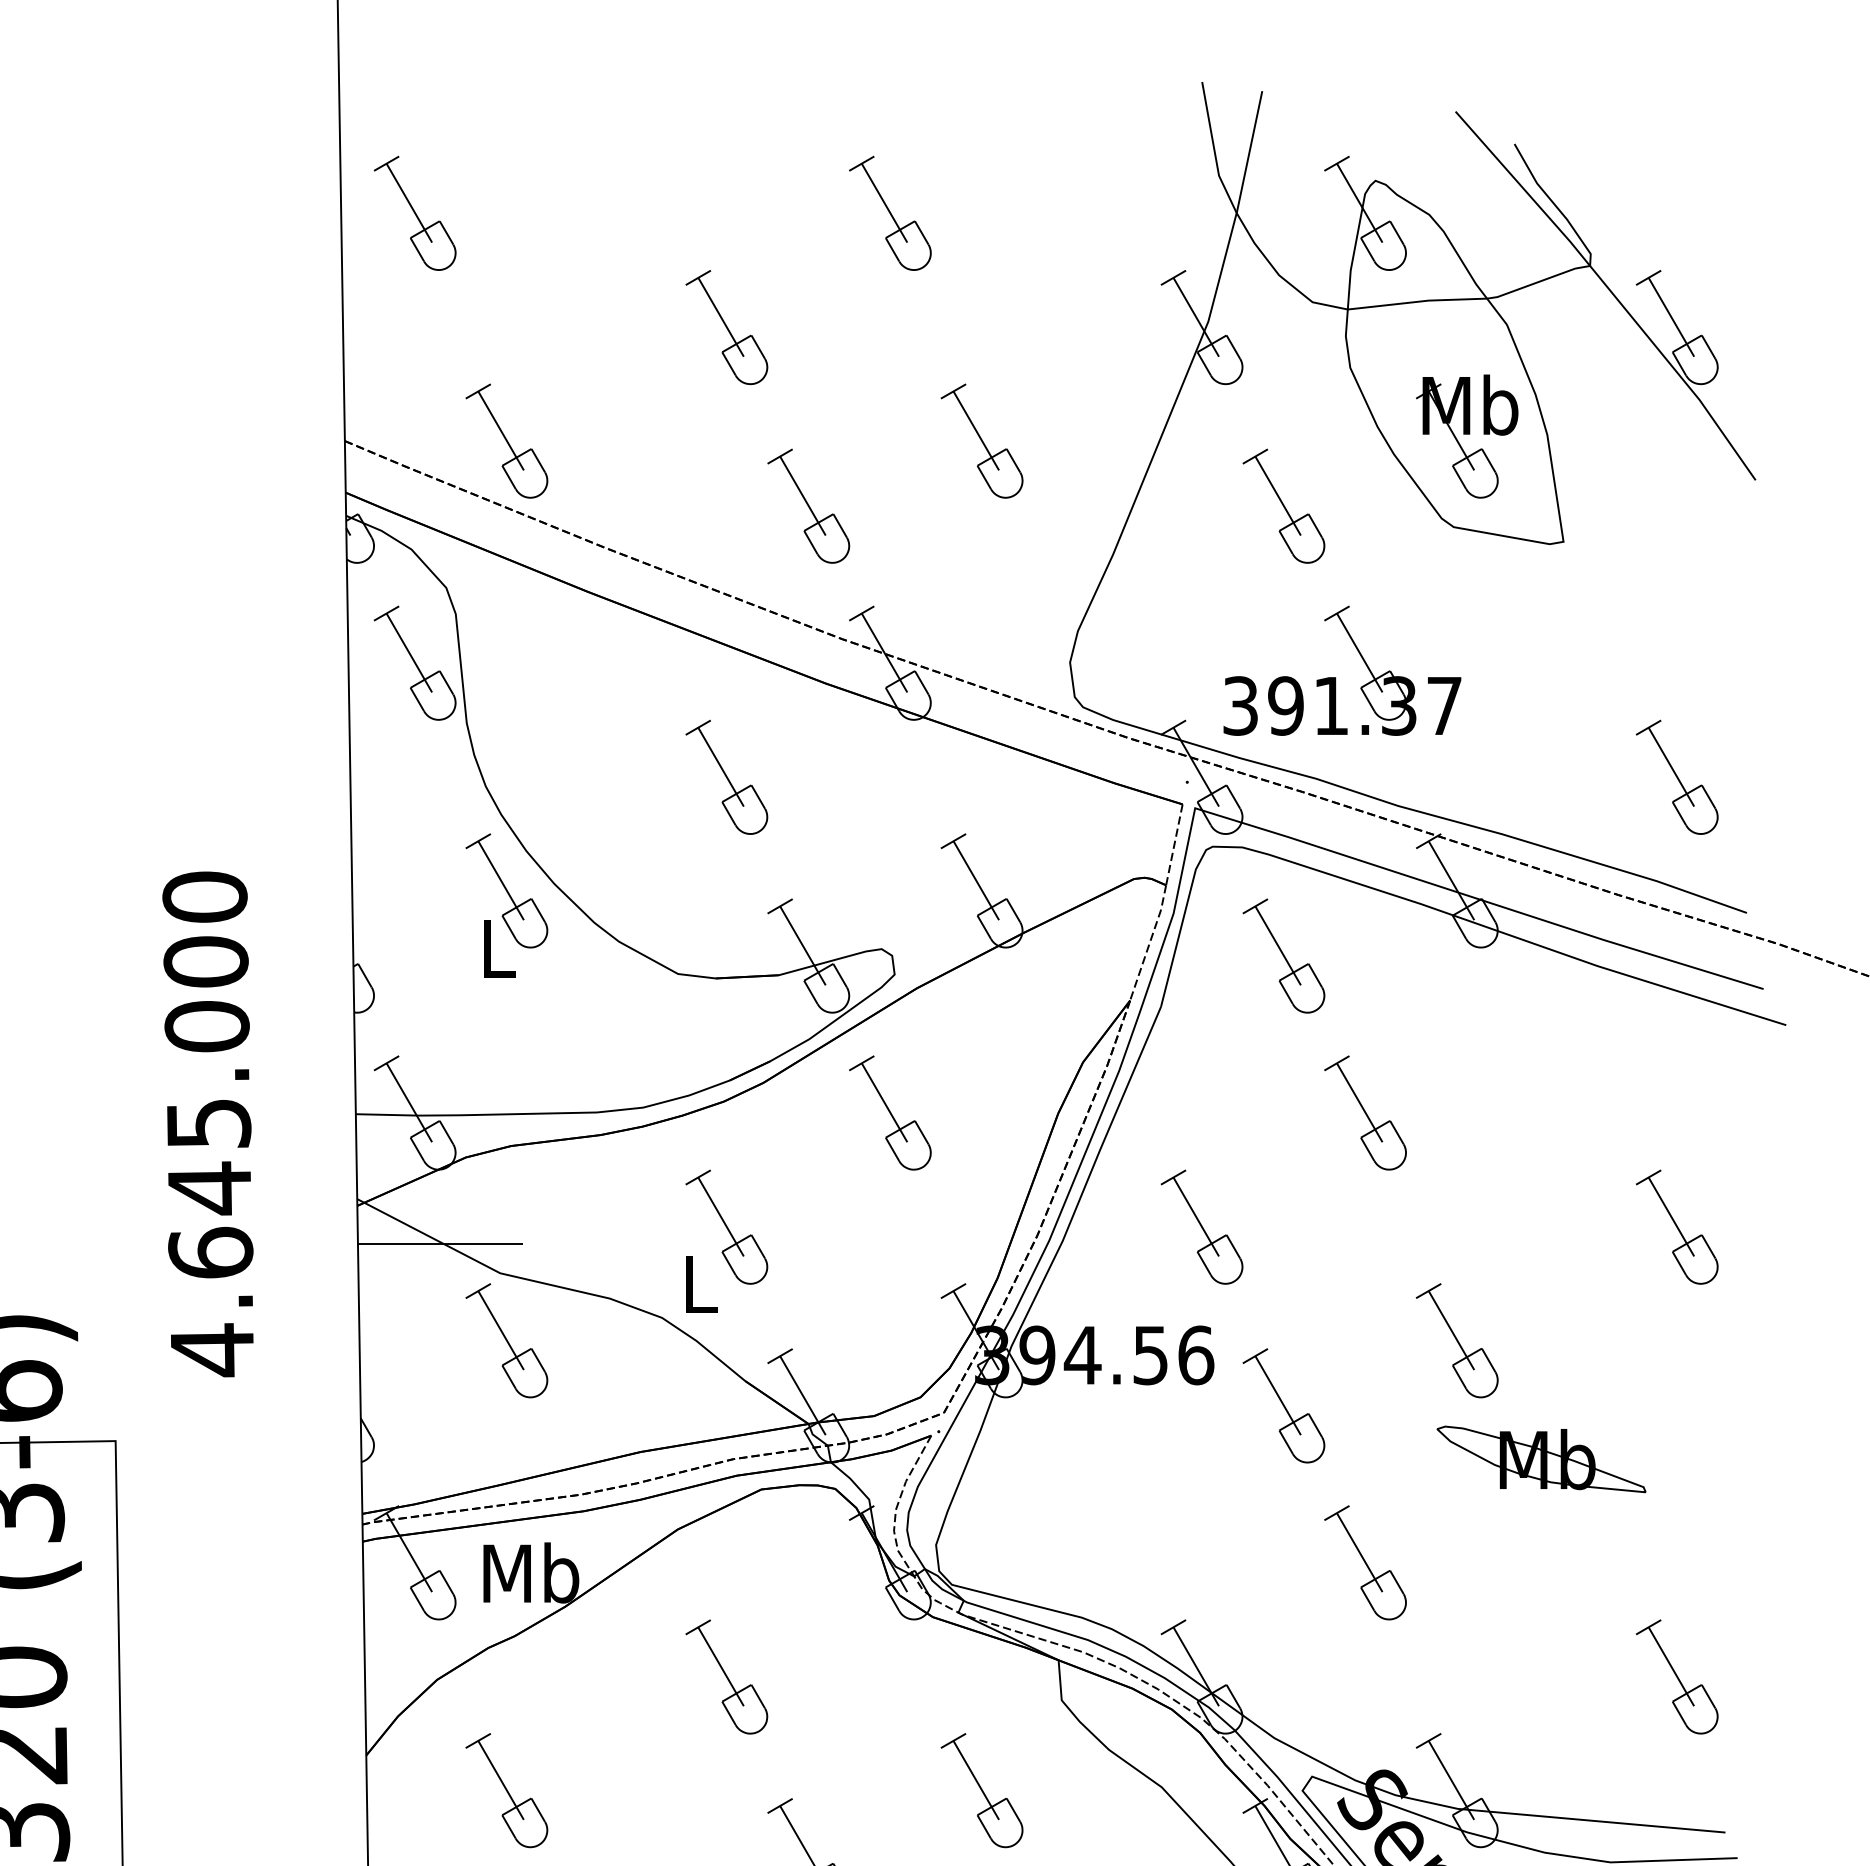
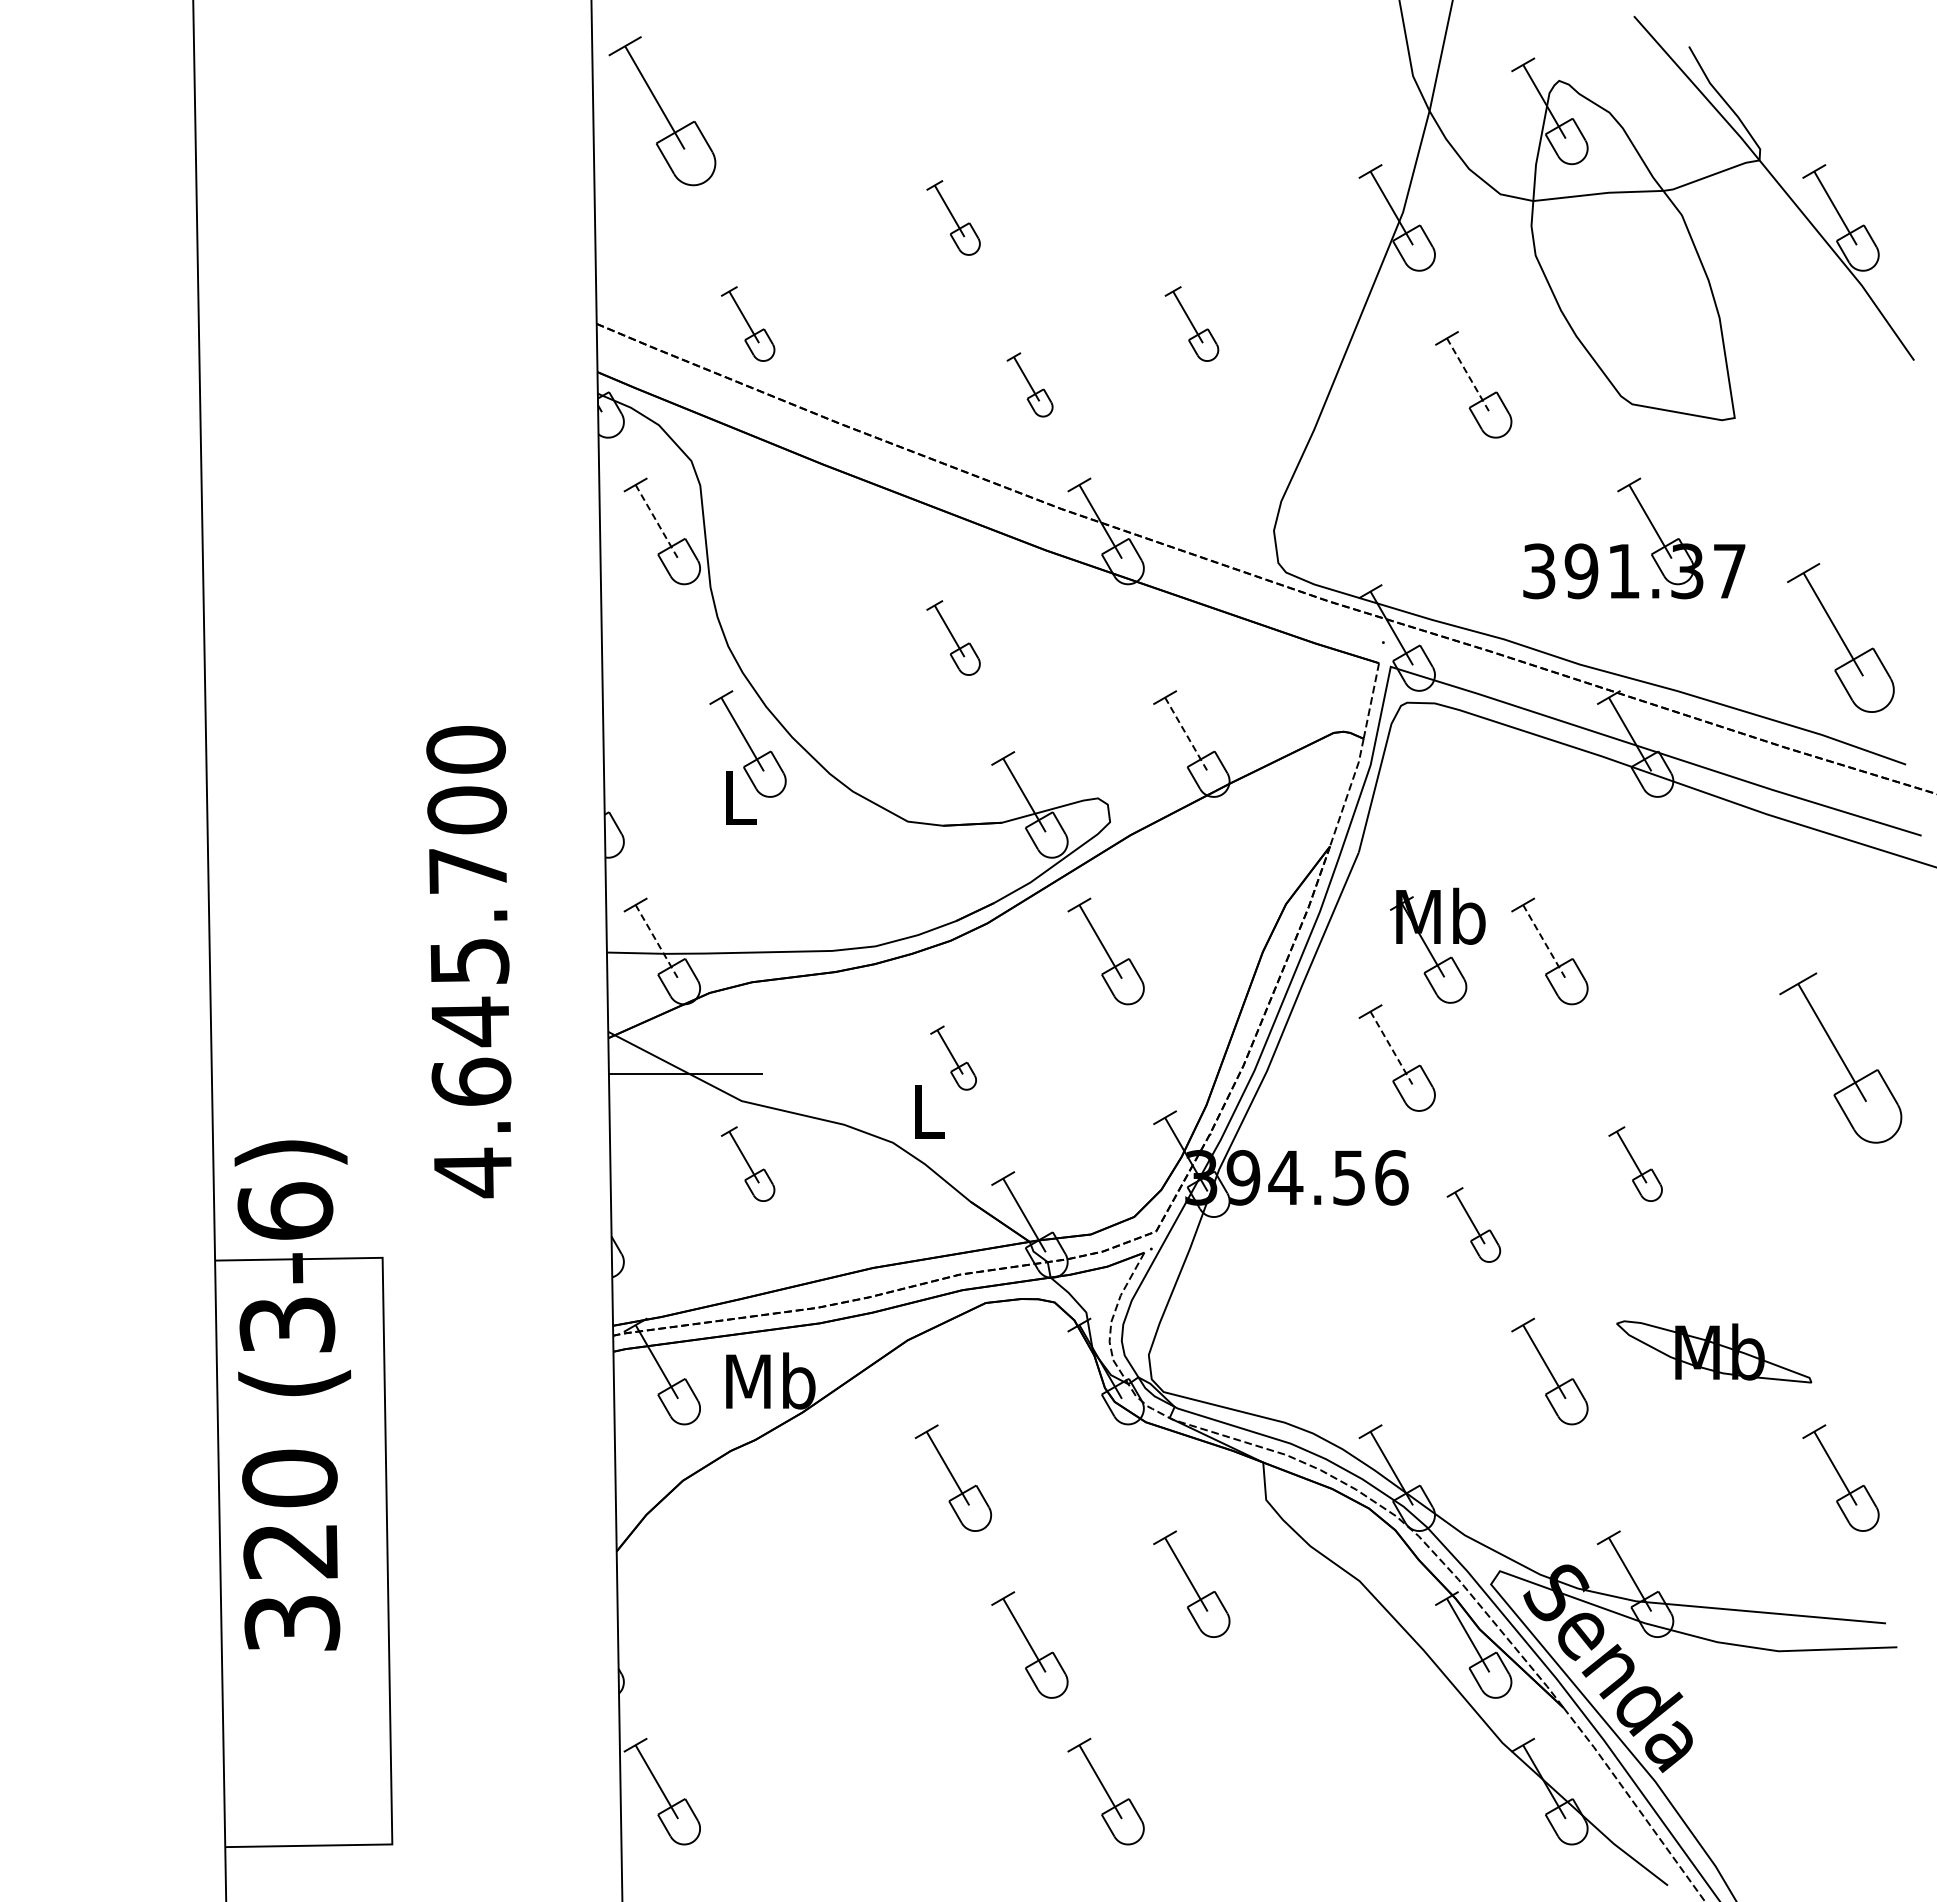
part: (414, 213) -> (661, 111), size x1.4
part: (889, 213) -> (1105, 111), removed
part: (726, 327) -> (953, 217), size x0.7
part: (1466, 436) -> (1437, 945), moved
part: (506, 440) -> (747, 323), size x0.7
part: (981, 440) -> (1191, 323), size x0.7
line: (1278, 496) -> (1468, 375), solid -> dashed
part: (808, 505) -> (1029, 384), size x0.6
line: (408, 652) -> (656, 521), solid -> dashed
part: (1336, 677) -> (1628, 544), moved
part: (726, 776) -> (953, 637), size x0.7
part: (1676, 776) -> (1840, 637), size x1.4
line: (976, 880) -> (1186, 734), solid -> dashed
part: (1283, 955) -> (1473, 804), removed
text: (206, 1026) -> (467, 870), 4.645.000 -> 4.645.700
line: (408, 1102) -> (656, 941), solid -> dashed
line: (1359, 1102) -> (1544, 941), solid -> dashed
line: (1195, 1216) -> (1391, 1048), solid -> dashed
part: (726, 1226) -> (953, 1057), size x0.6
part: (1676, 1226) -> (1840, 1057), size x1.6
part: (506, 1340) -> (747, 1163), size x0.7
part: (1457, 1340) -> (1635, 1163), size x0.7
part: (1283, 1405) -> (1473, 1224), size x0.7
part: (1541, 1458) -> (1714, 1351), moved
part: (506, 1789) -> (747, 1583), removed

